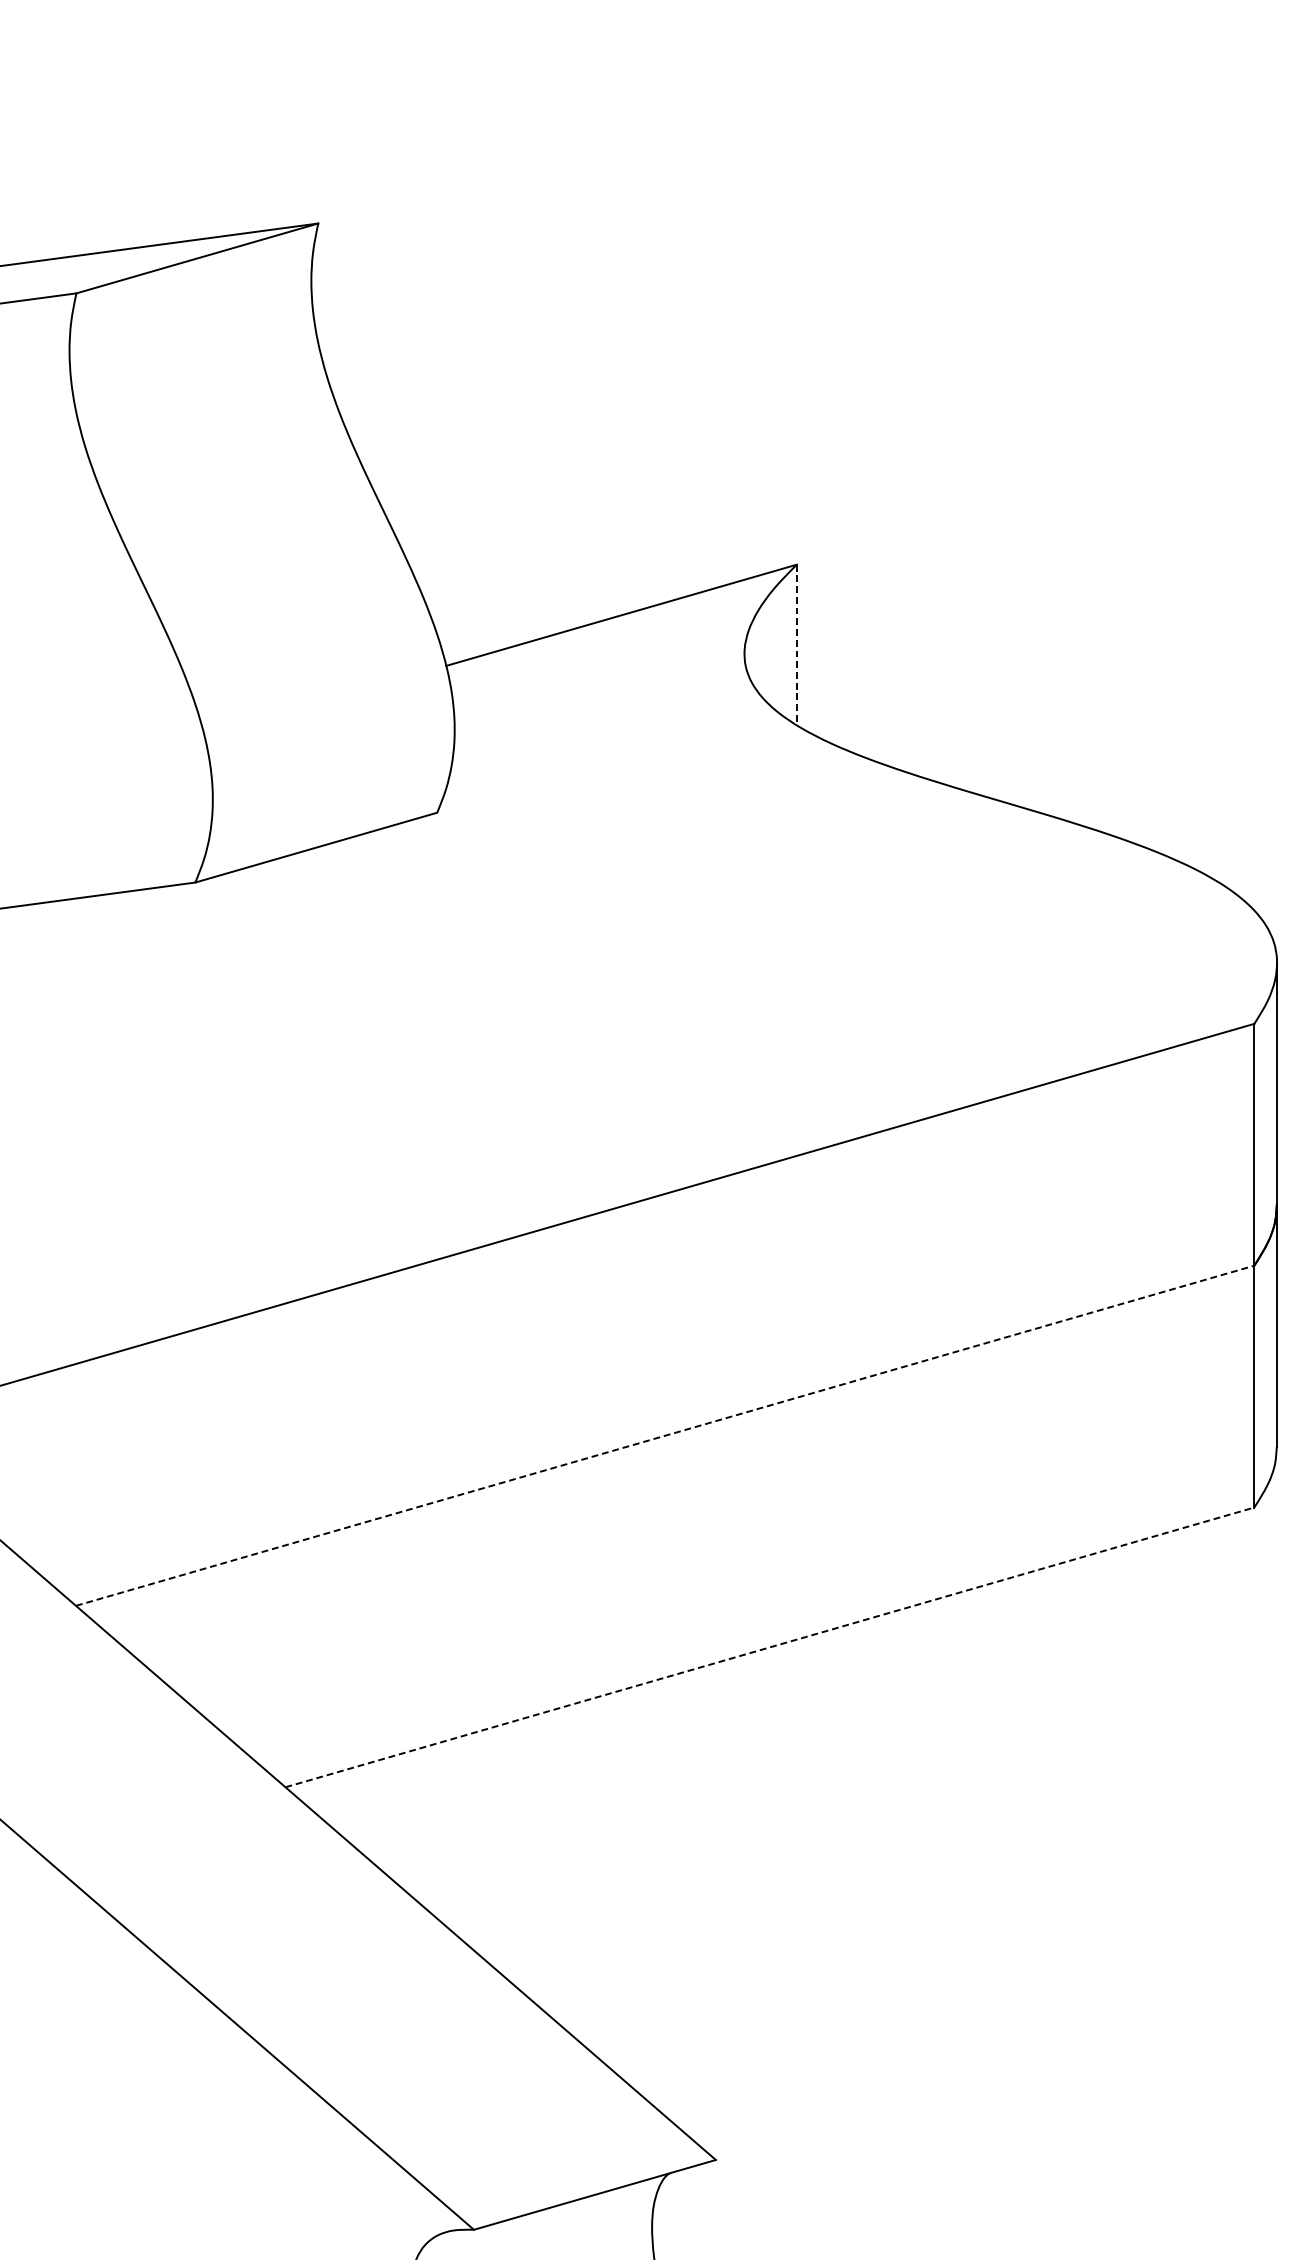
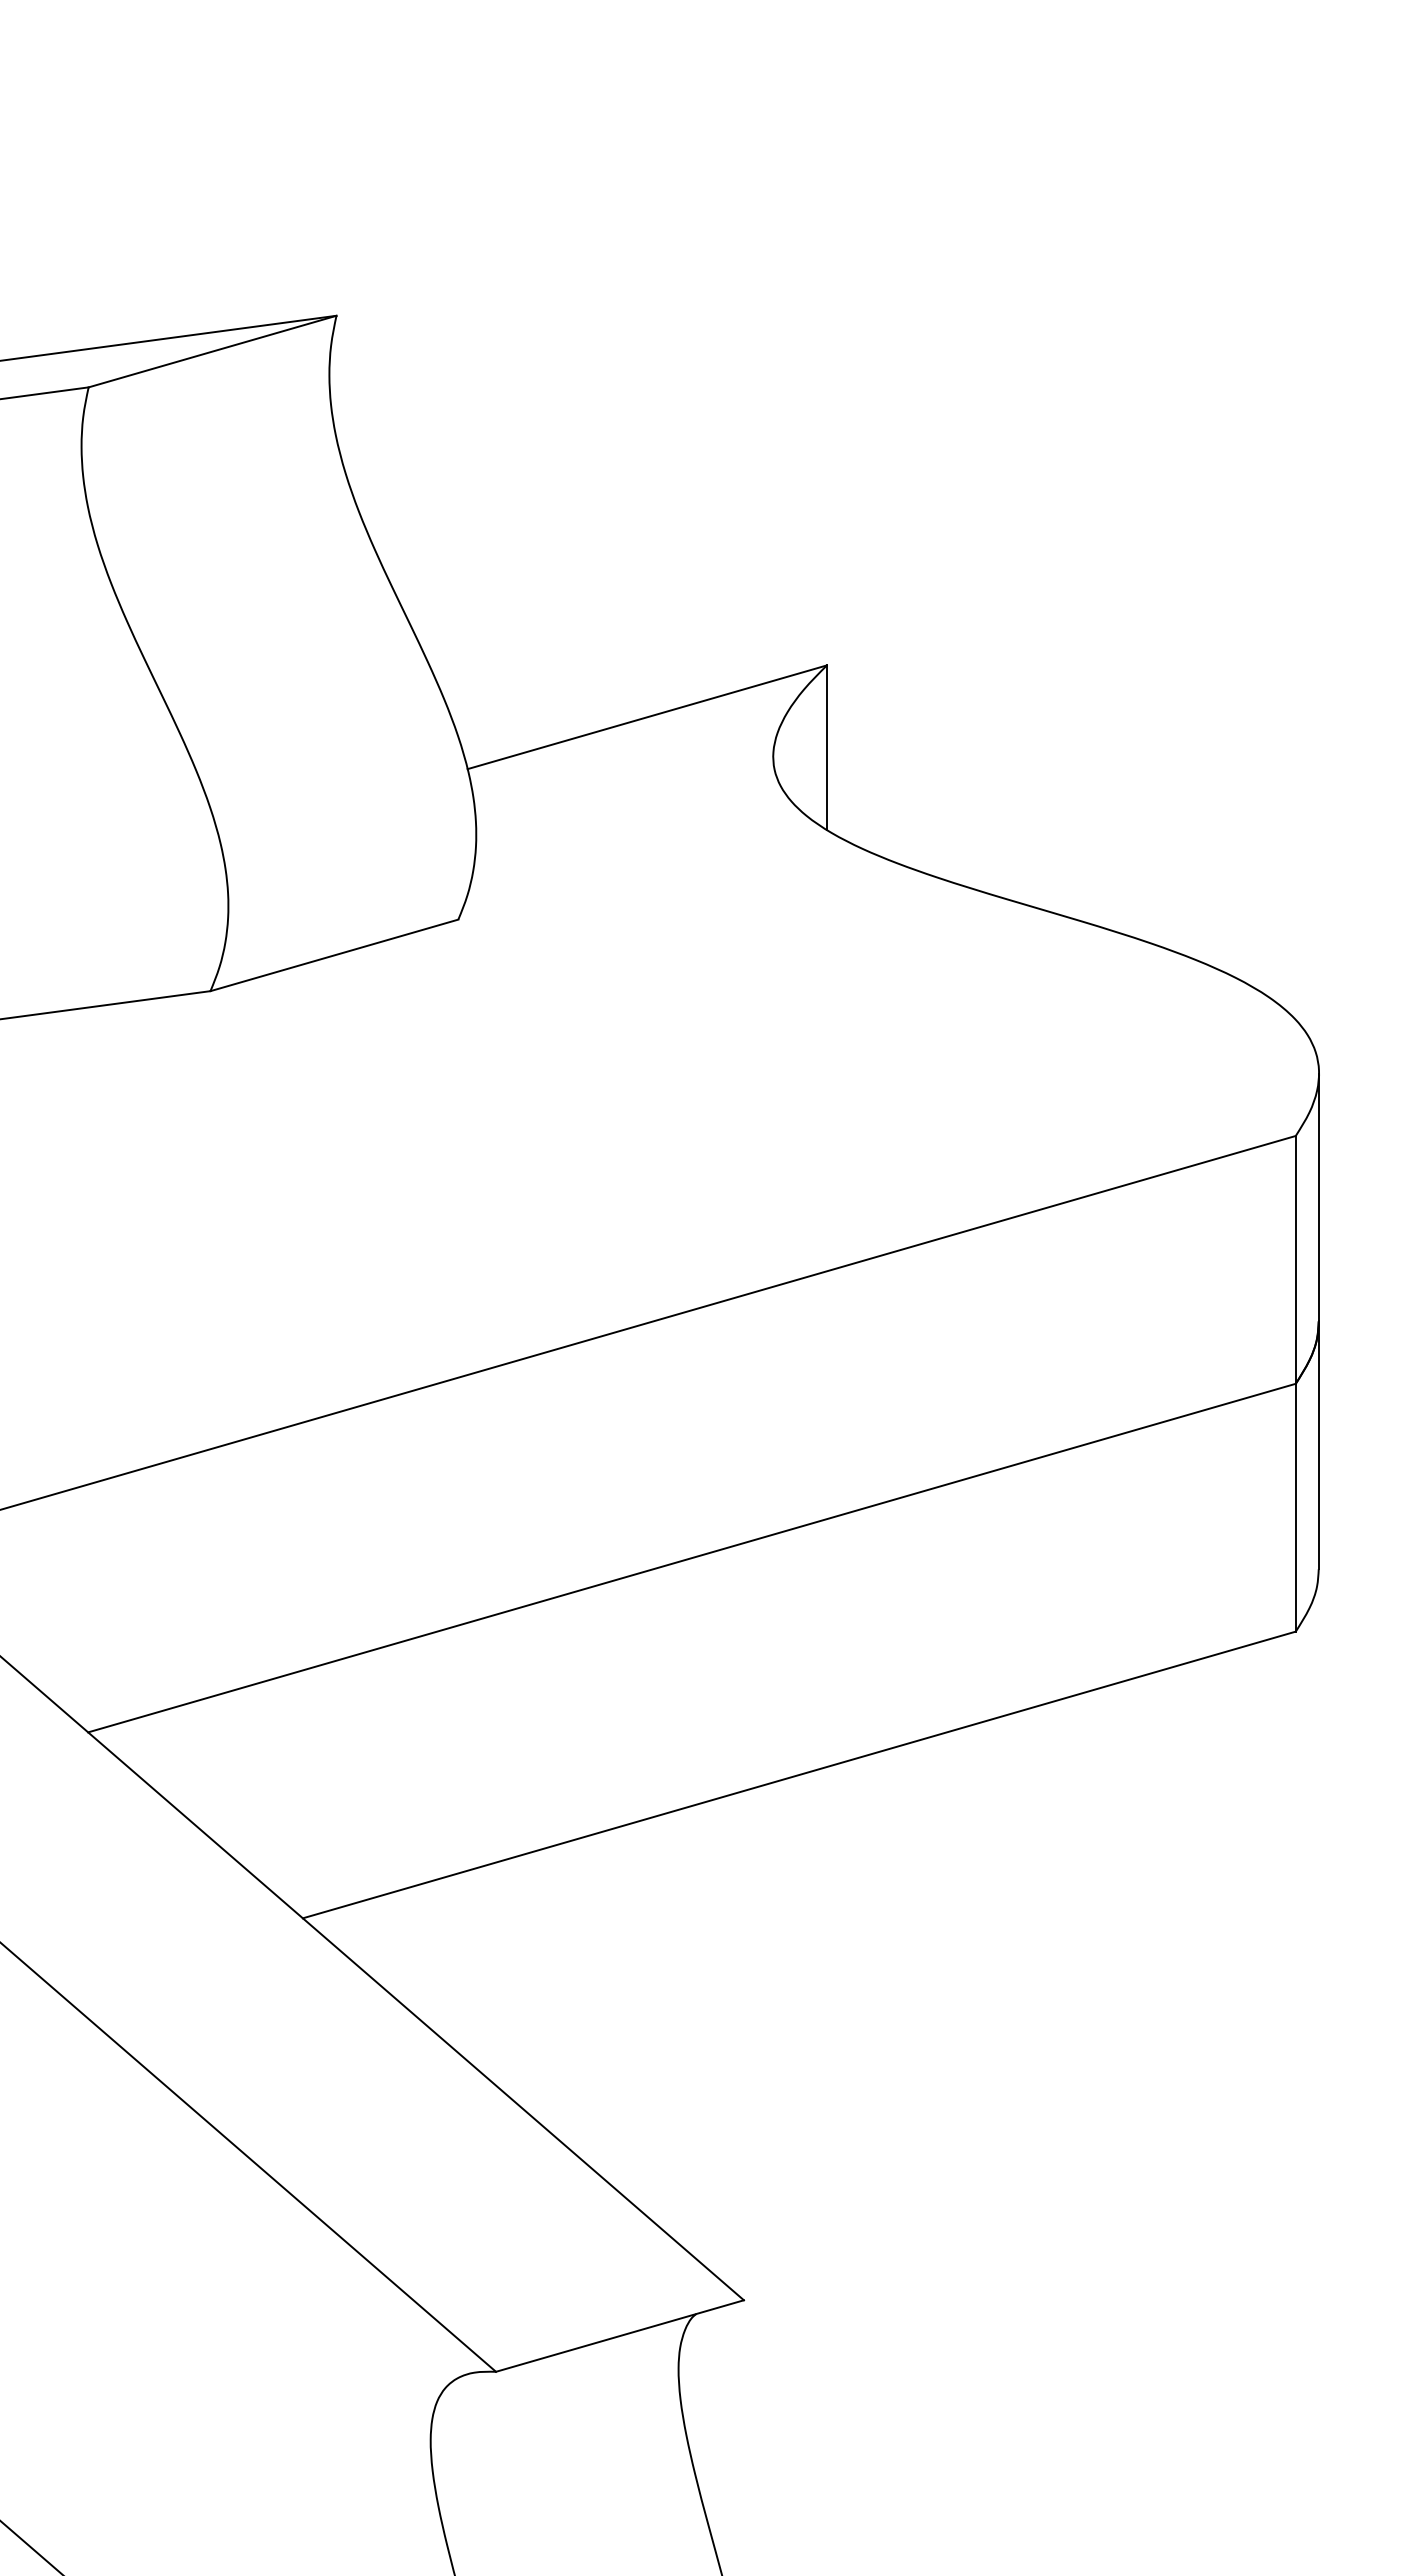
line: (796, 645) -> (826, 748), dashed -> solid
line: (665, 1435) -> (692, 1557), dashed -> solid
line: (770, 1646) -> (799, 1774), dashed -> solid

